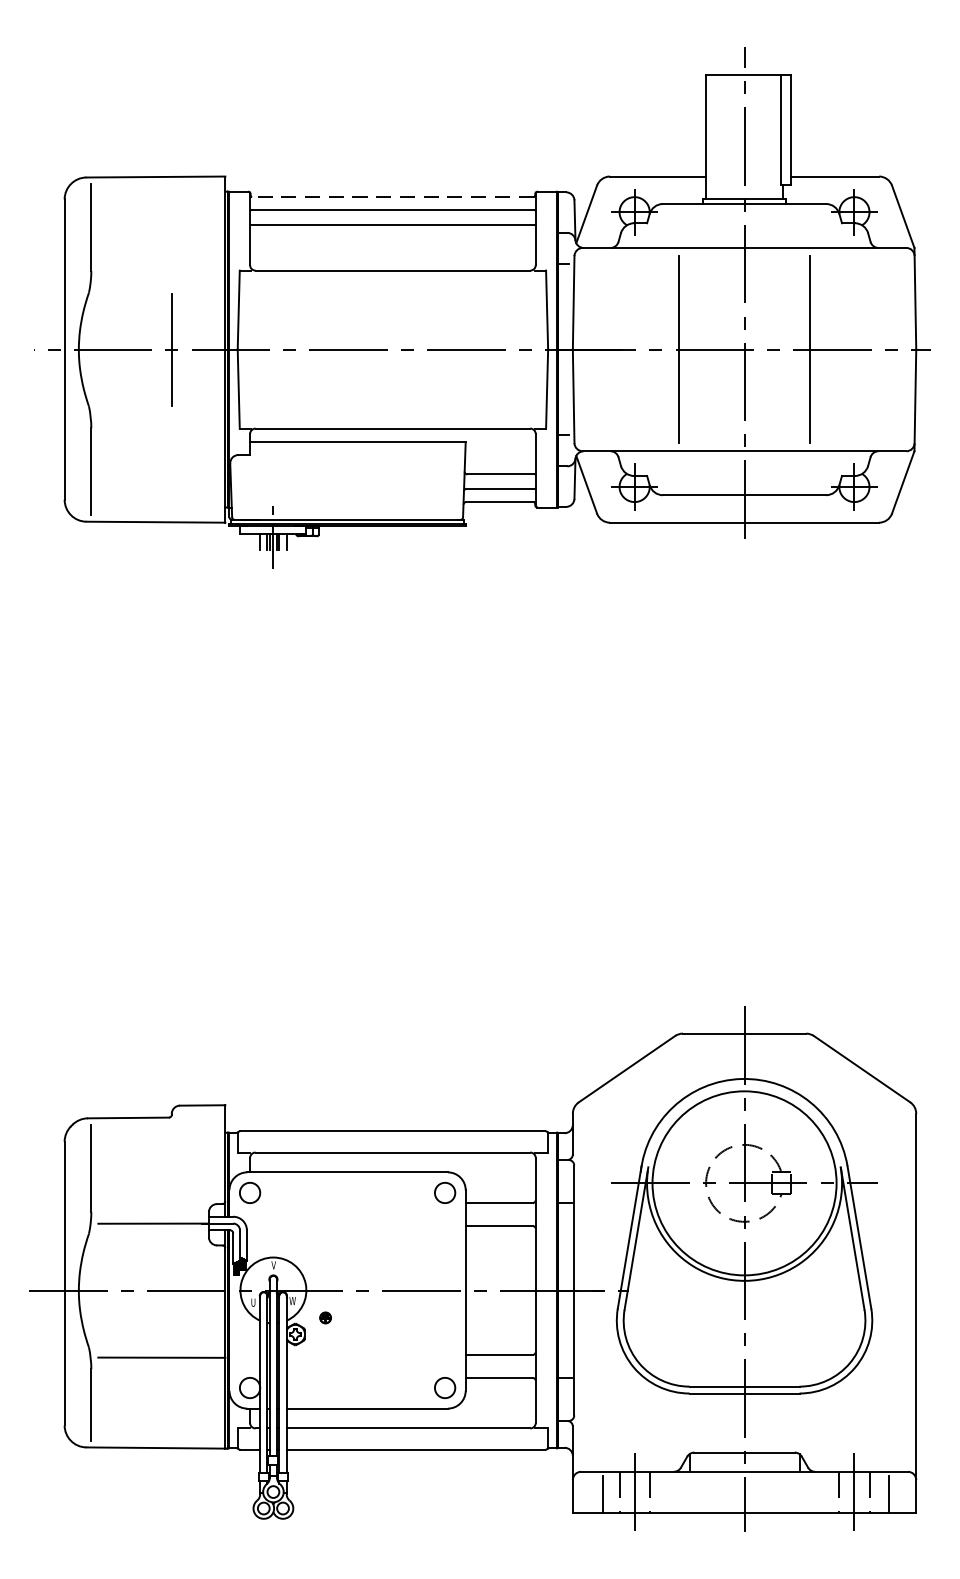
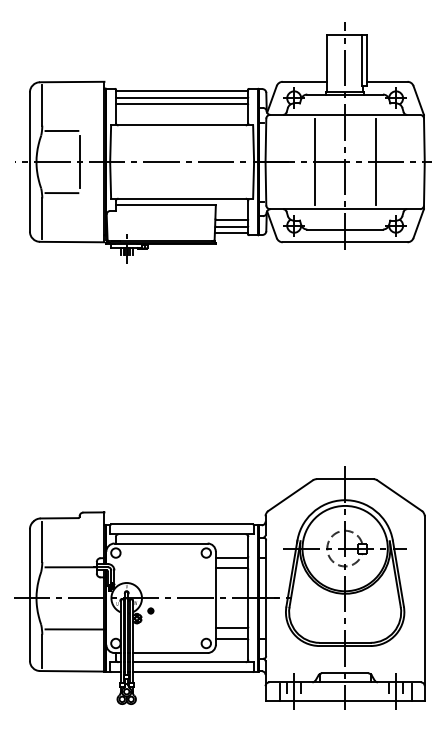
line: (391, 197) -> (181, 91), dashed -> solid
line: (132, 281) -> (61, 130), added
line: (132, 417) -> (61, 193), added

